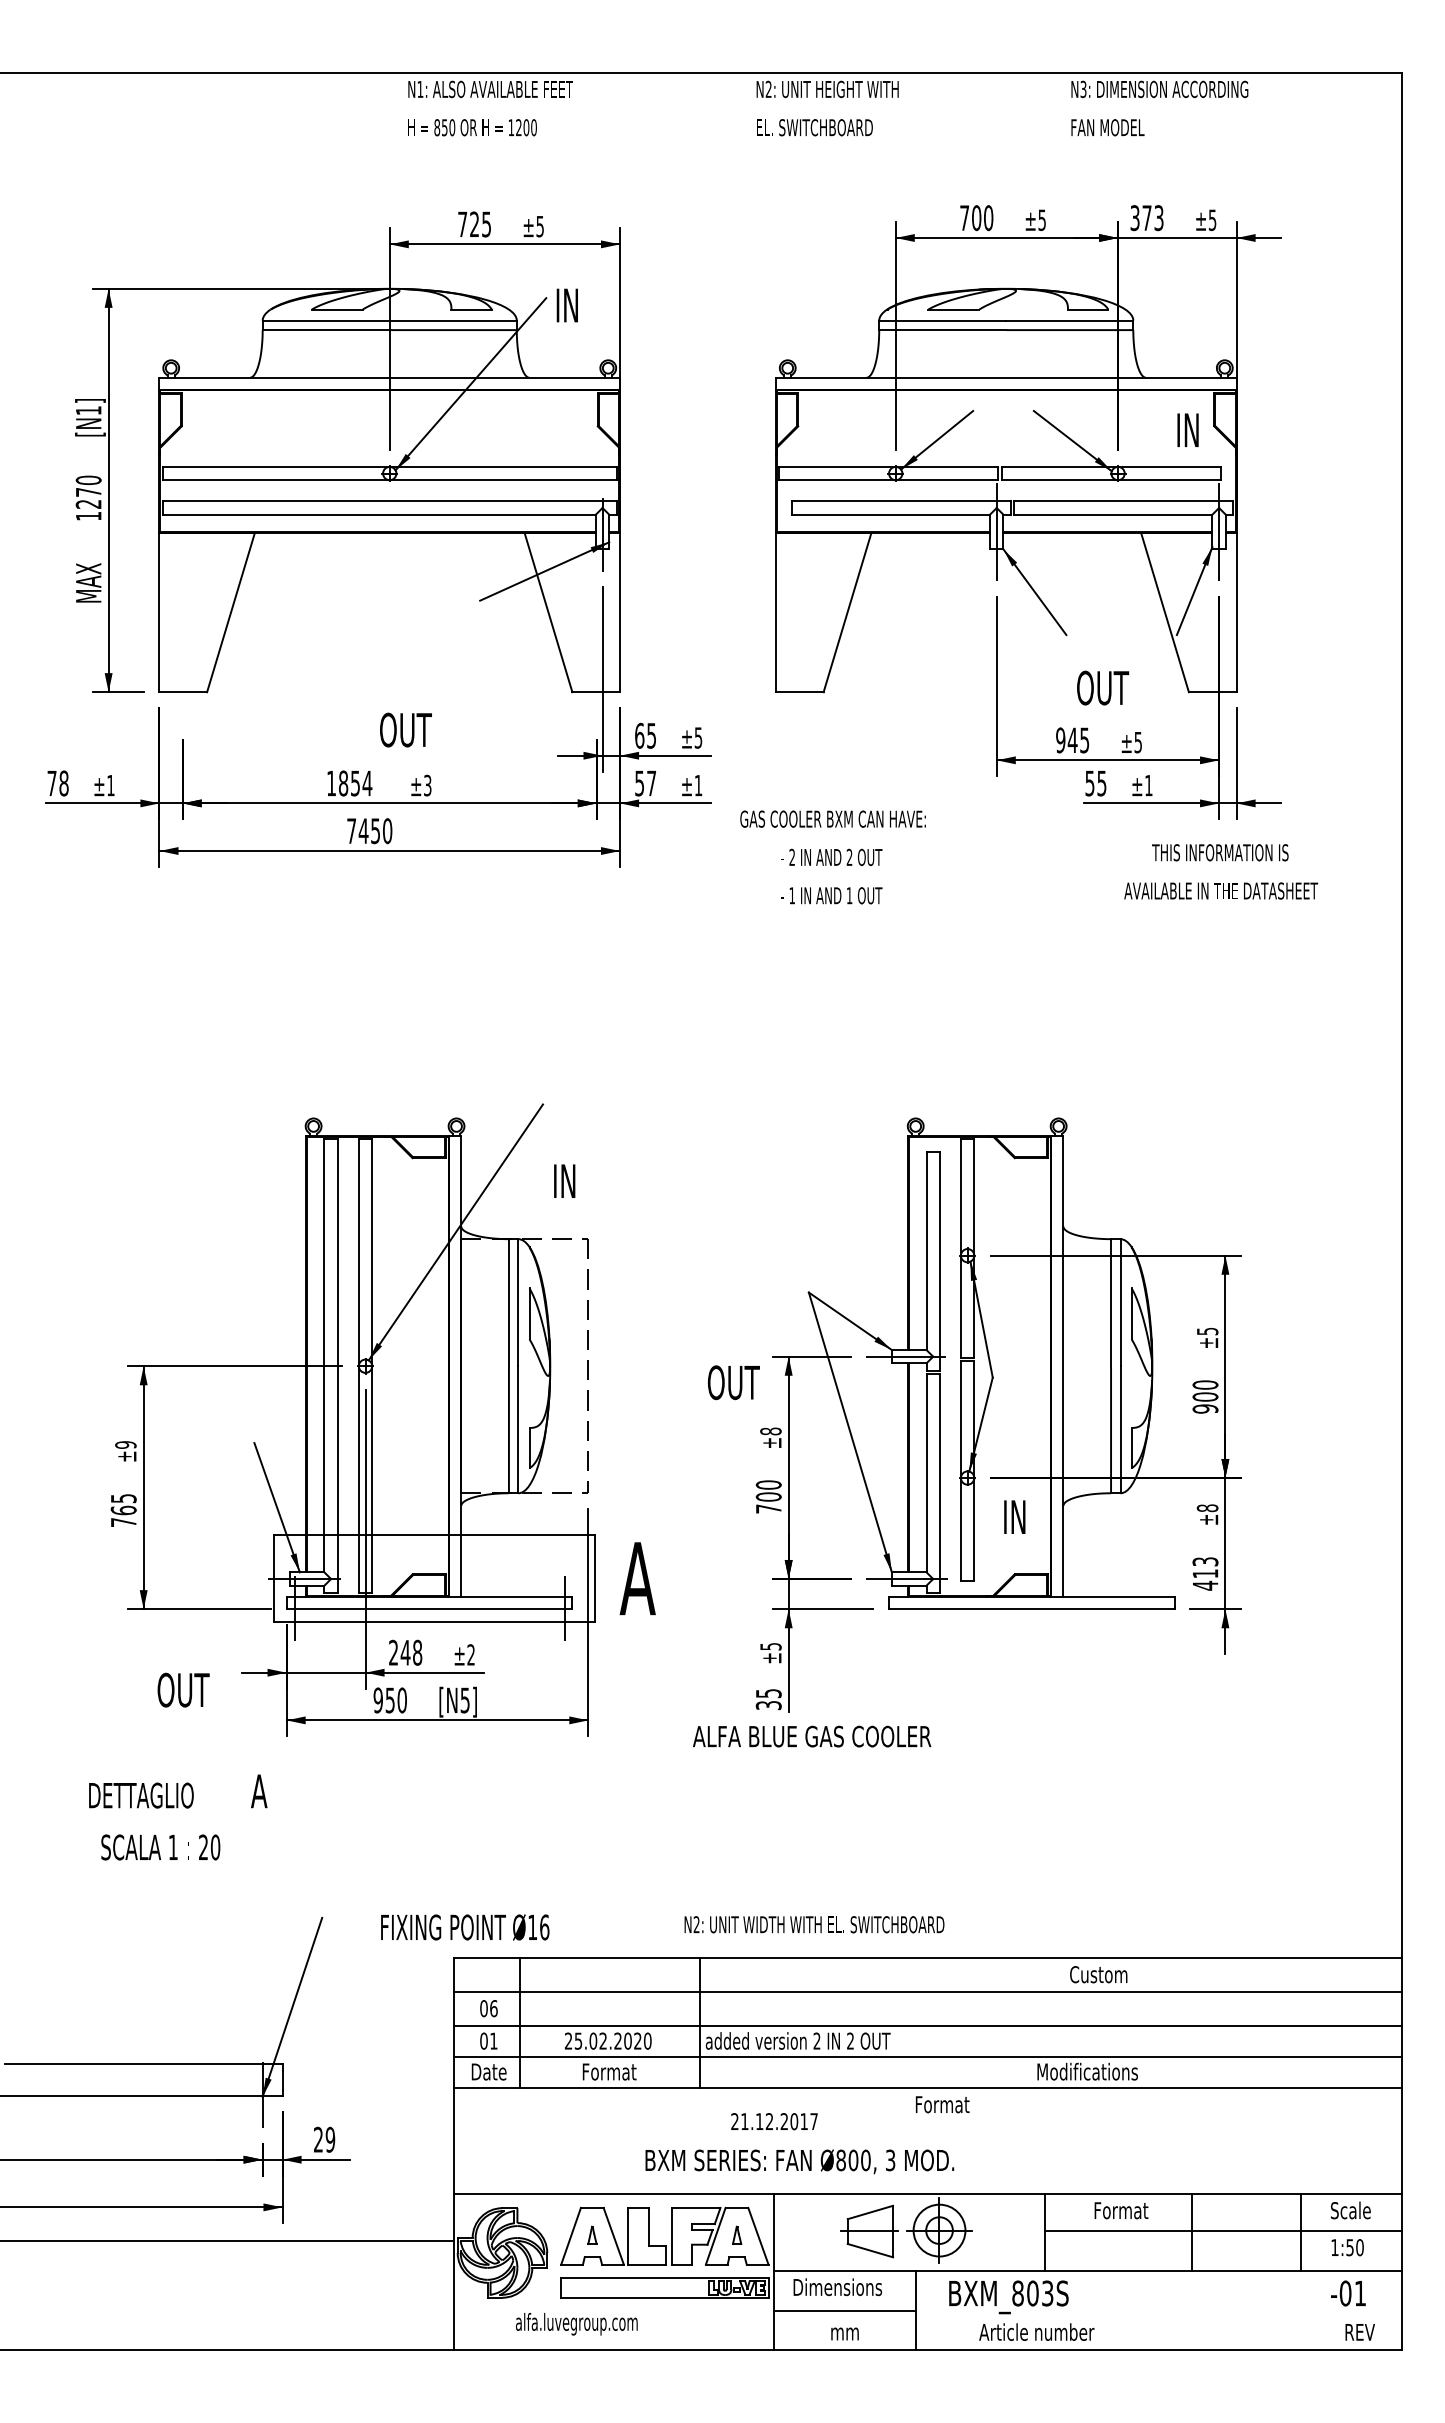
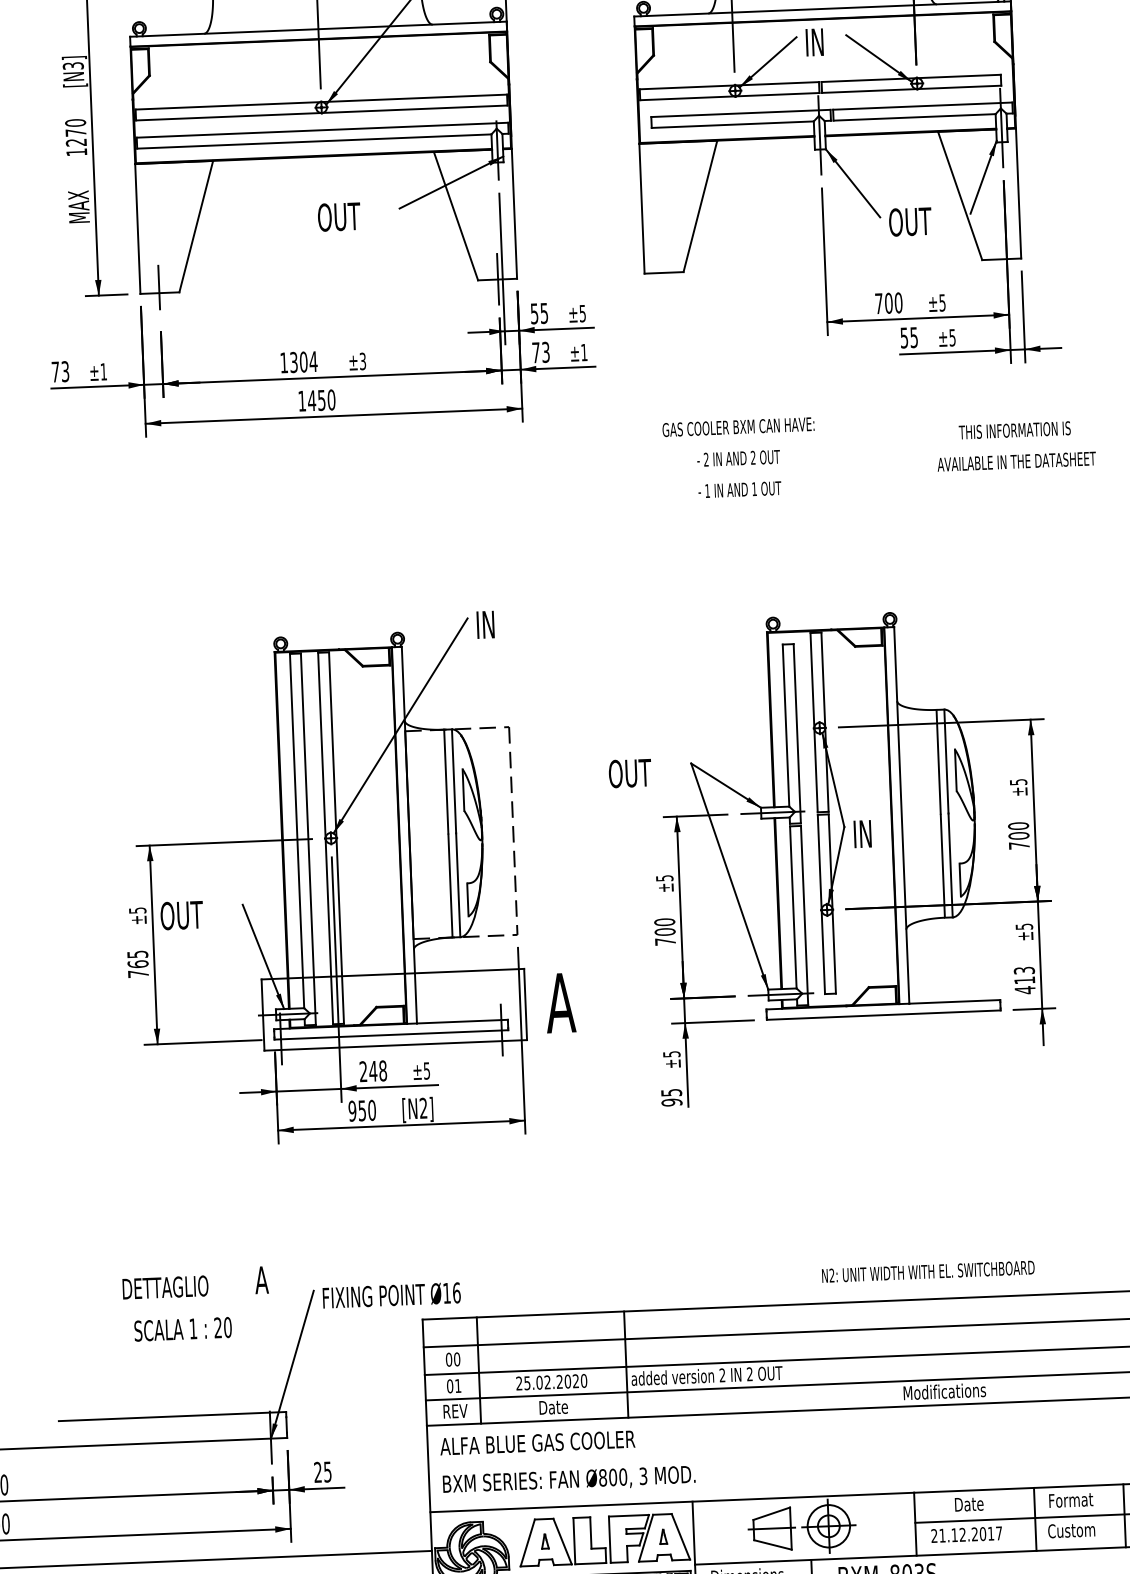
text: (88, 410) -> (73, 65), [N1] -> [N3]
text: (1187, 429) -> (814, 41), moved
line: (182, 685) -> (159, 287), added
text: (1103, 687) -> (910, 221), moved
line: (596, 691) -> (497, 278), added
text: (405, 729) -> (338, 216), moved
text: (639, 735) -> (534, 313), 65 -> 55
text: (1072, 740) -> (888, 303), 945 -> 700
text: (63, 783) -> (64, 371), 78 -> 73
text: (349, 783) -> (298, 362), 1854 -> 1304
text: (645, 783) -> (540, 352), 57 -> 73
text: (1148, 785) -> (952, 337), ±1 -> ±5
text: (351, 830) -> (302, 400), 7450 -> 1450
text: (832, 857) -> (739, 458), moved
text: (1221, 871) -> (1016, 445), moved
text: (564, 1180) -> (485, 624), moved
text: (733, 1382) -> (629, 773), moved
text: (1205, 1408) -> (1019, 845), 900 -> 700
text: (770, 1431) -> (664, 878), ±8 -> ±5
text: (125, 1444) -> (137, 910), ±9 -> ±5
text: (1207, 1508) -> (1024, 927), ±8 -> ±5
text: (1014, 1516) -> (862, 833), moved
text: (470, 1654) -> (426, 1070), ±2 -> ±5
text: (183, 1689) -> (181, 914), moved
text: (464, 1700) -> (422, 1108), [N5] -> [N2]
text: (768, 1705) -> (671, 1102), 35 -> 95
text: (812, 1736) -> (537, 1442), moved
text: (178, 1817) -> (196, 1304), moved
text: (814, 1924) -> (928, 1271), moved
text: (465, 1927) -> (392, 1295), moved
text: (1098, 1974) -> (1071, 1530), moved
text: (493, 2008) -> (456, 1359), 06 -> 00
text: (488, 2071) -> (454, 1411), Date -> REV
text: (609, 2071) -> (553, 1407), Format -> Date
text: (942, 2104) -> (1071, 1500), moved
text: (774, 2121) -> (966, 1534), moved
text: (330, 2139) -> (327, 1471), 29 -> 25
text: (799, 2161) -> (568, 1480), moved
text: (1122, 2210) -> (977, 1503), Format -> Date

